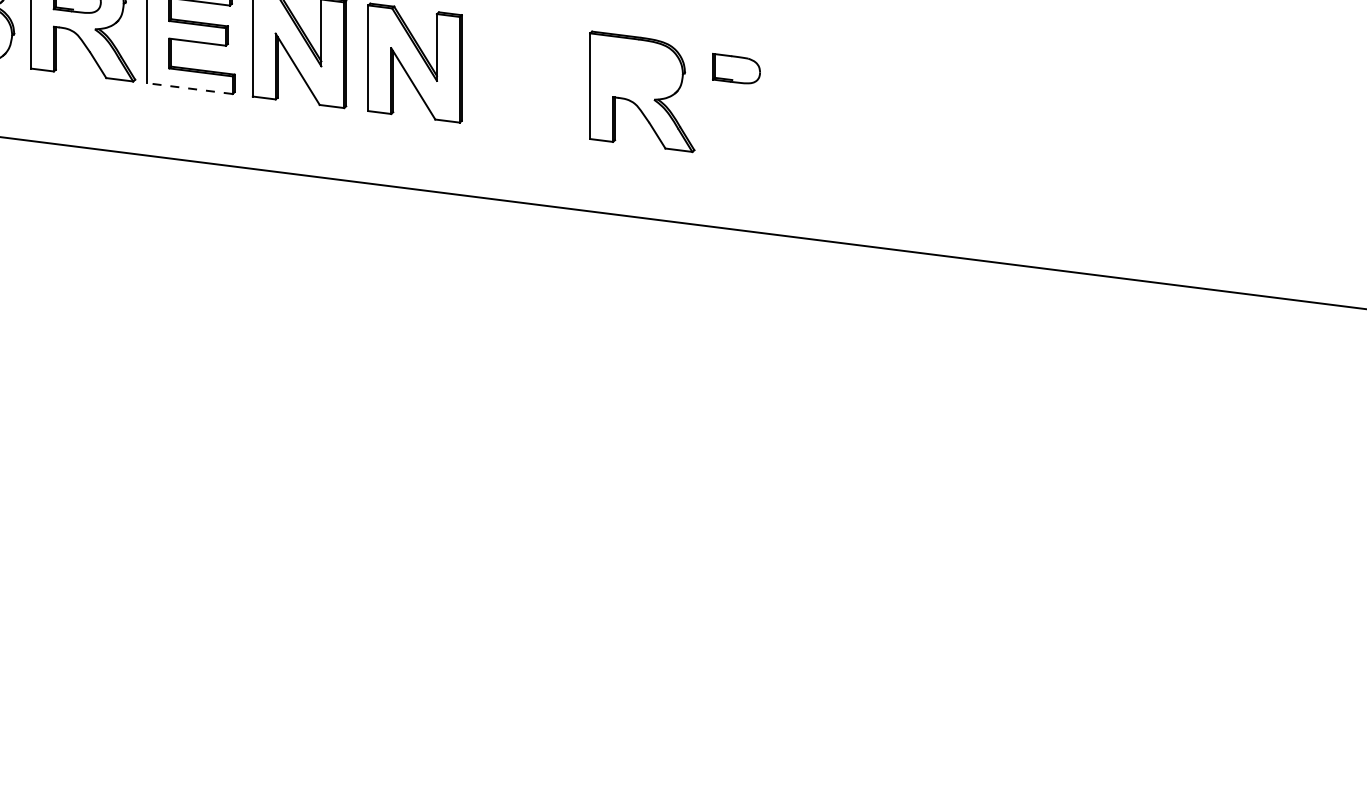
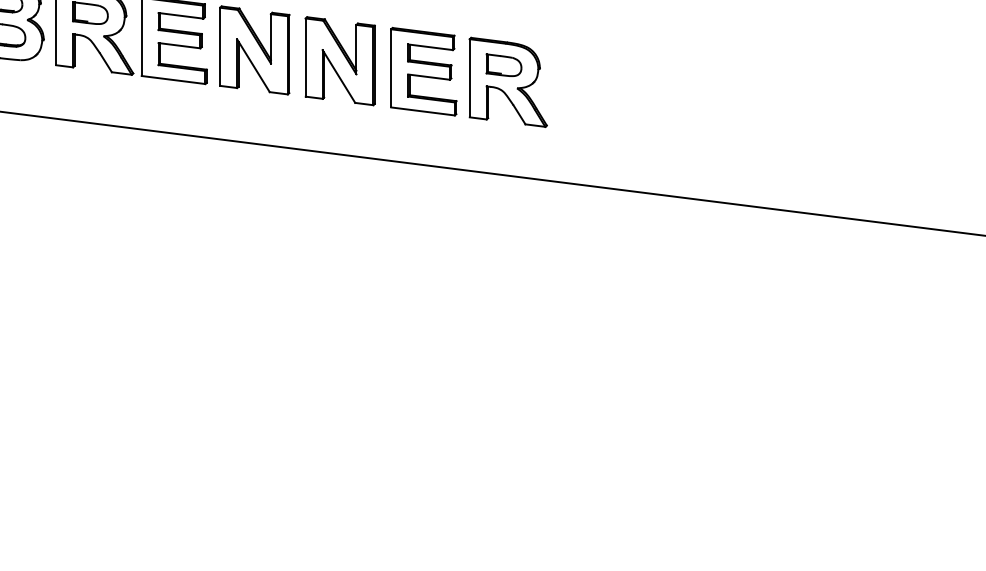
part: (736, 68) -> (504, 65), moved
part: (528, 77) -> (424, 71), added
line: (189, 88) -> (173, 79), dashed -> solid

